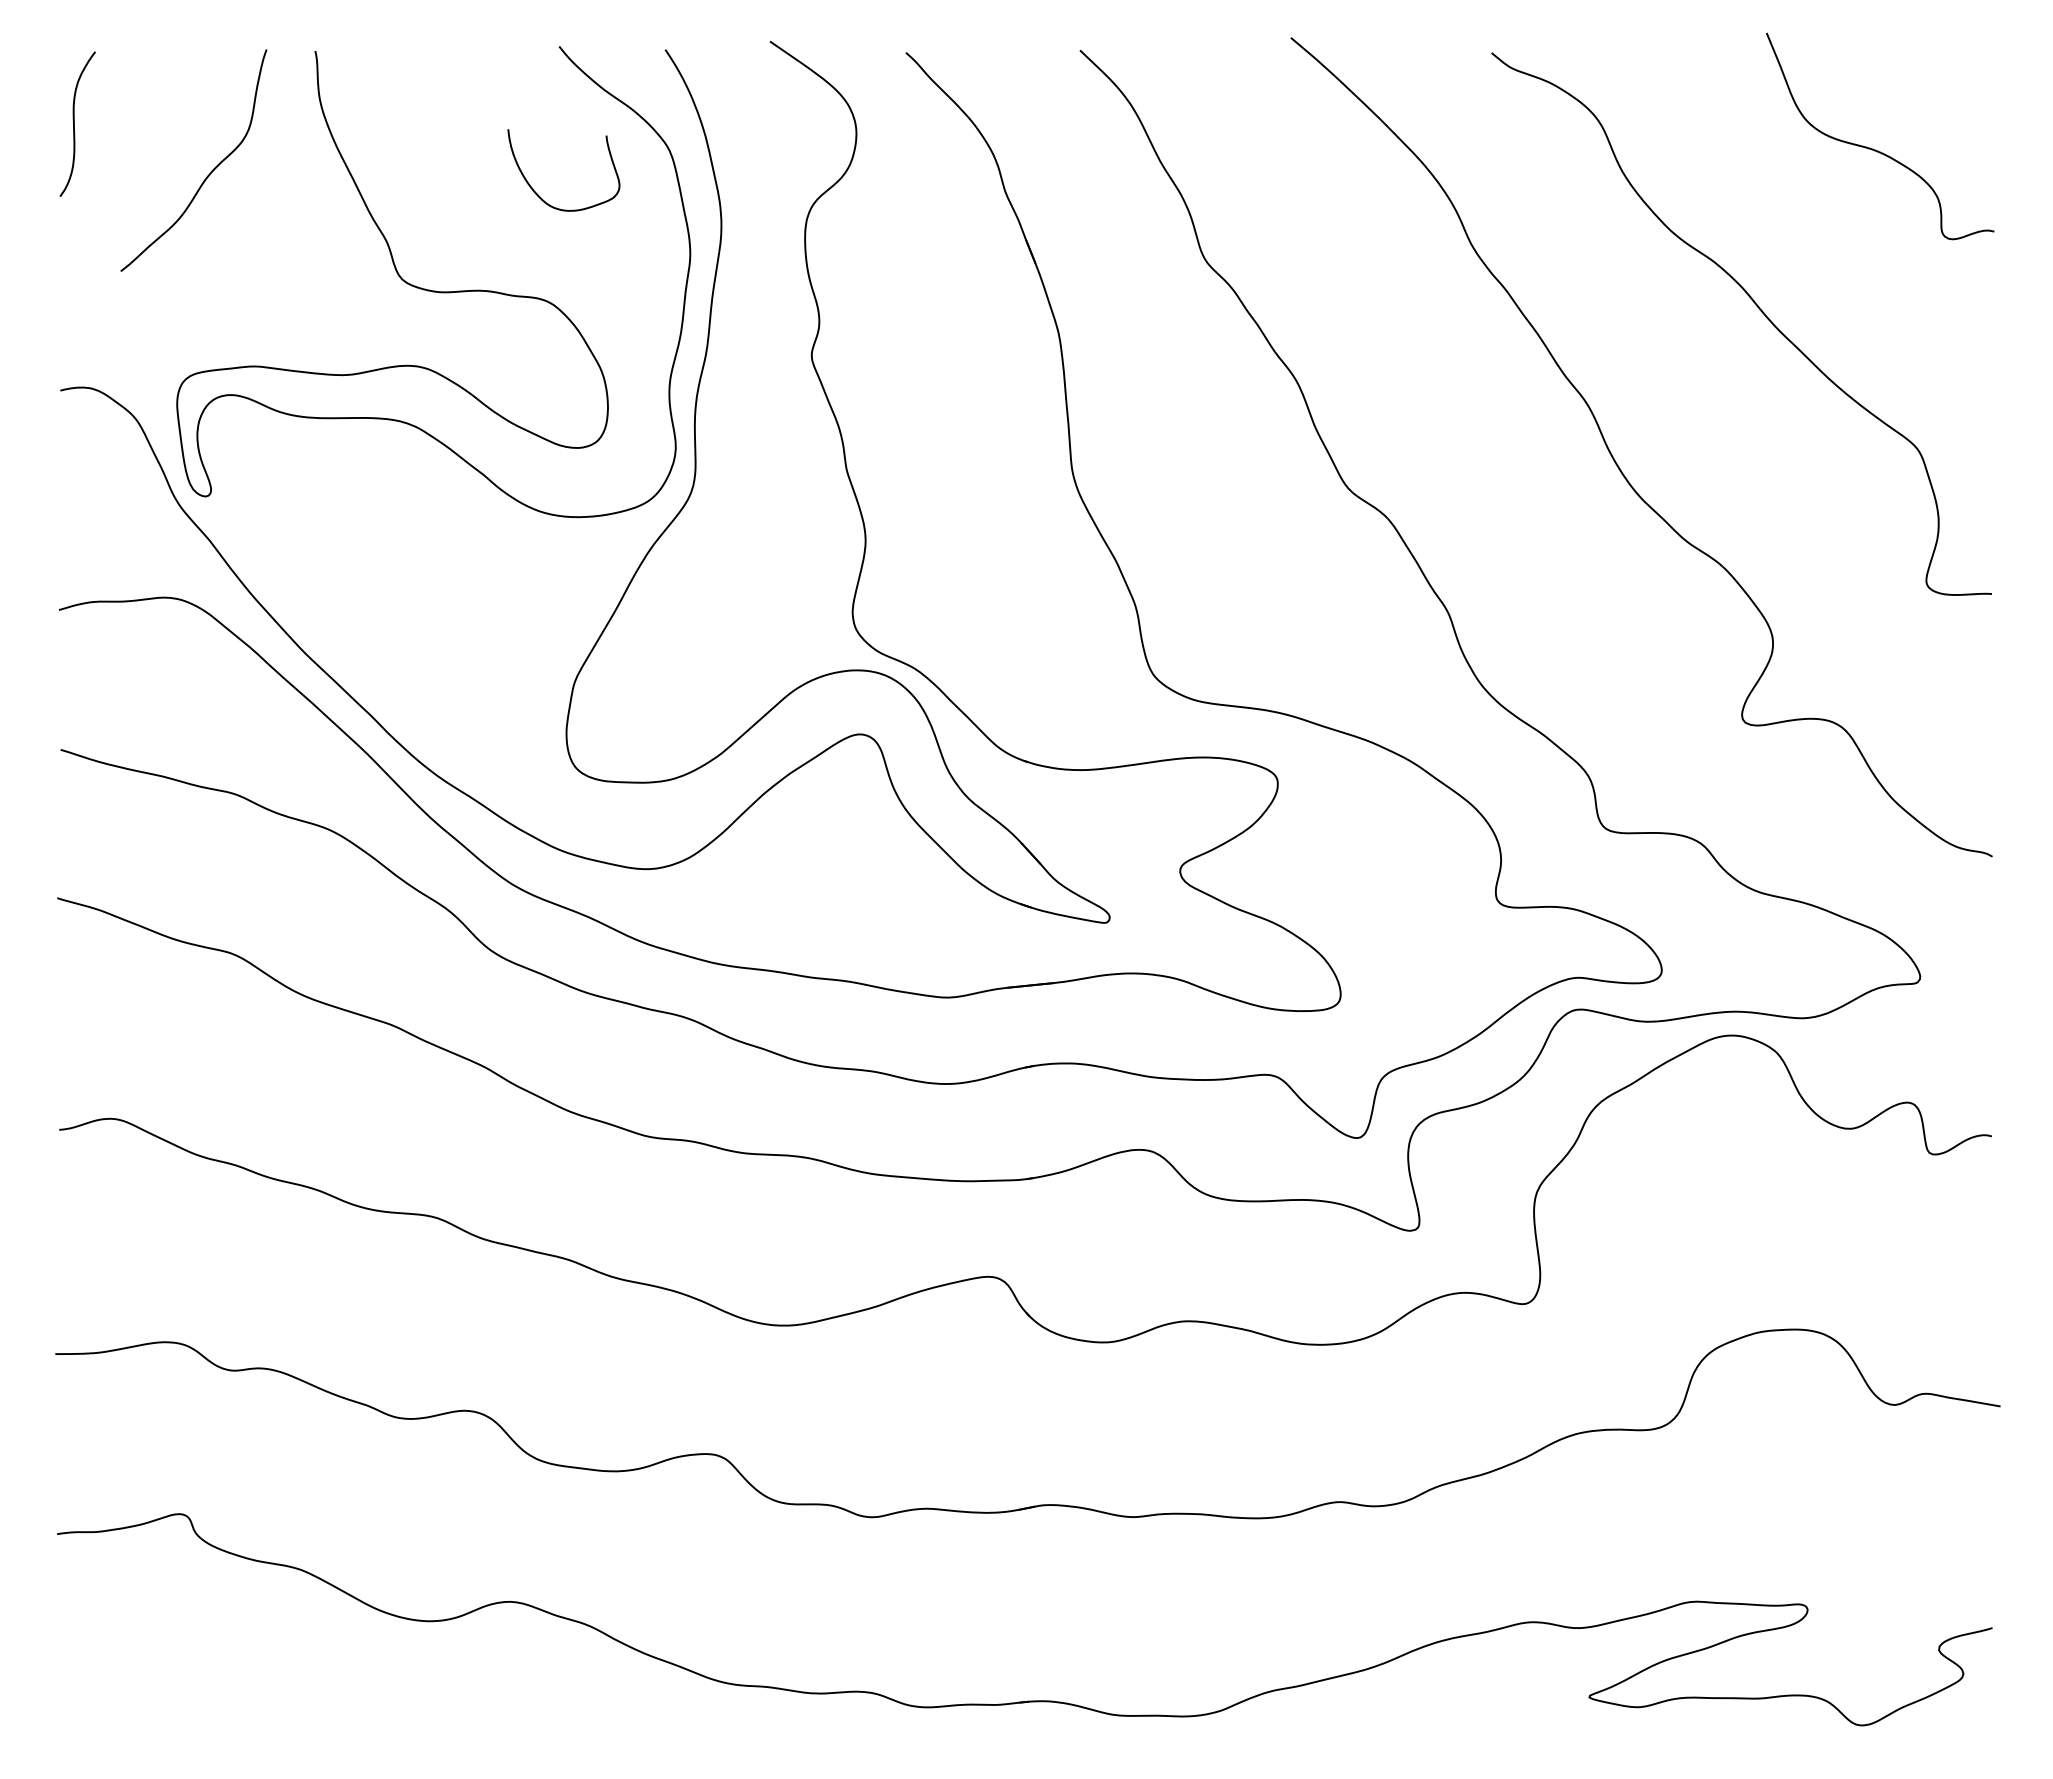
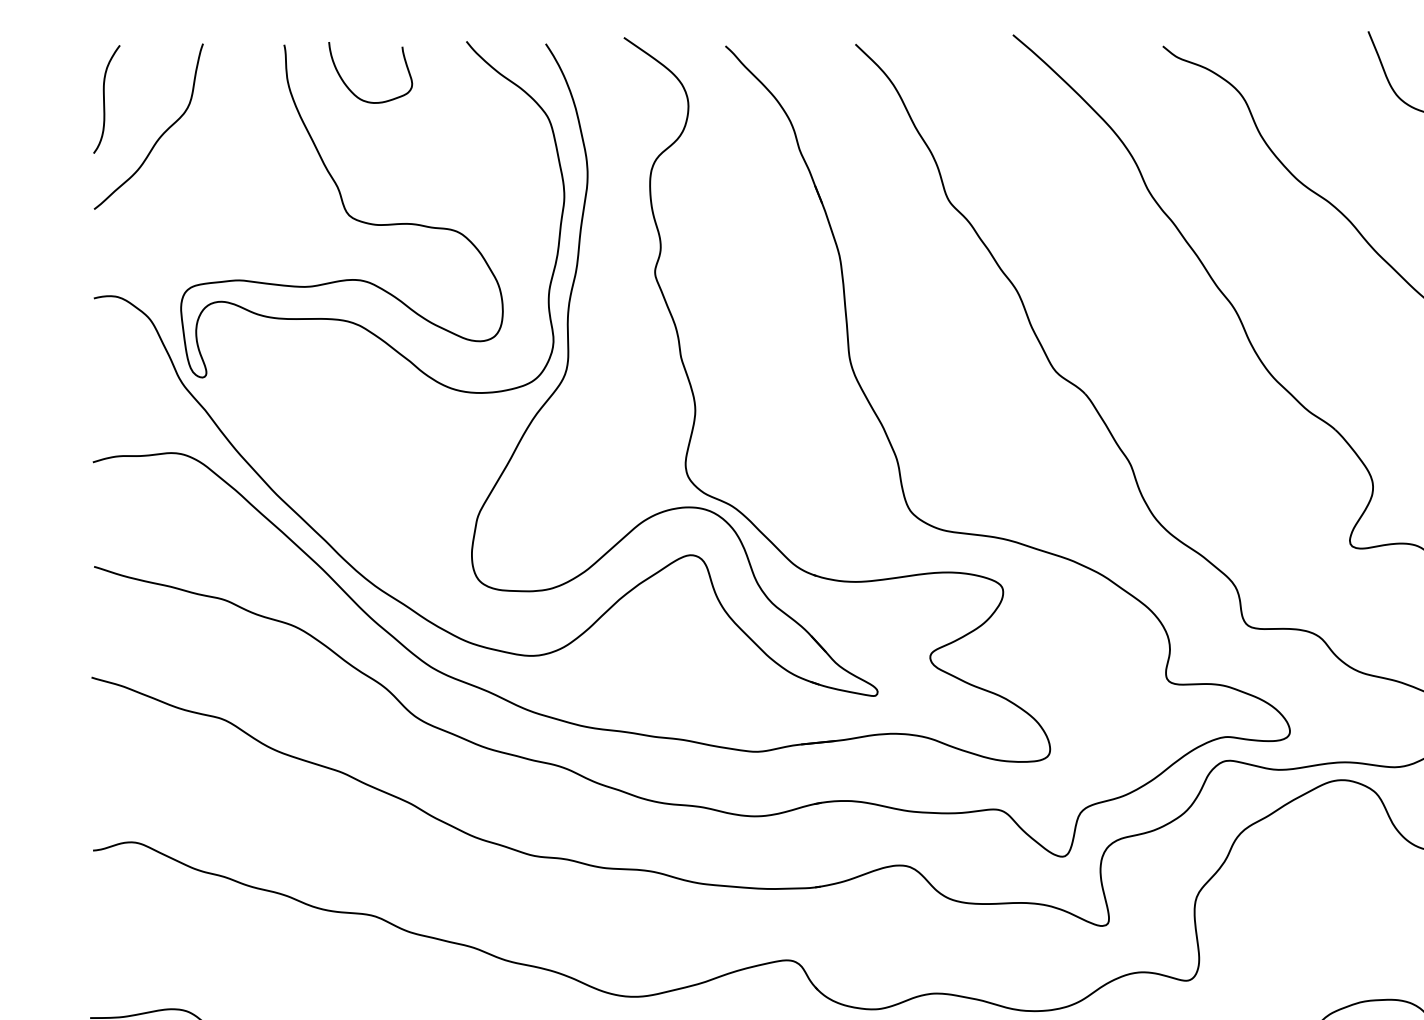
curve: (208, 174) -> (159, 137), moved
curve: (538, 194) -> (351, 90), moved

